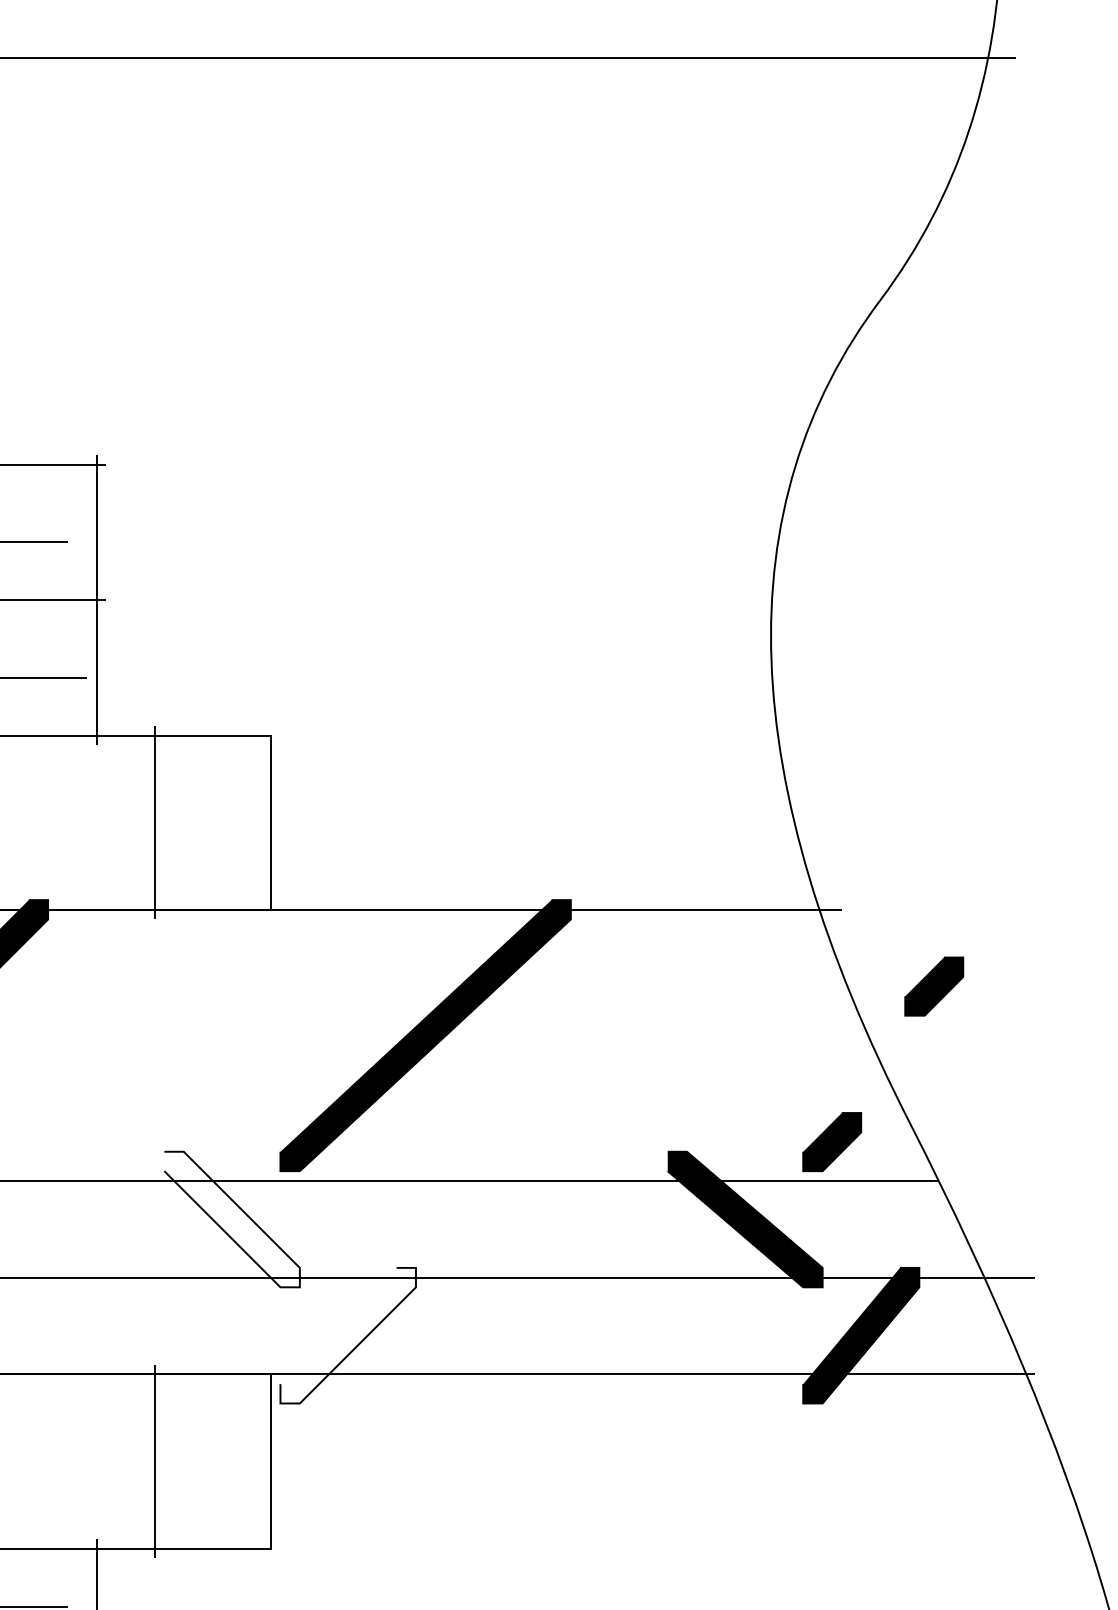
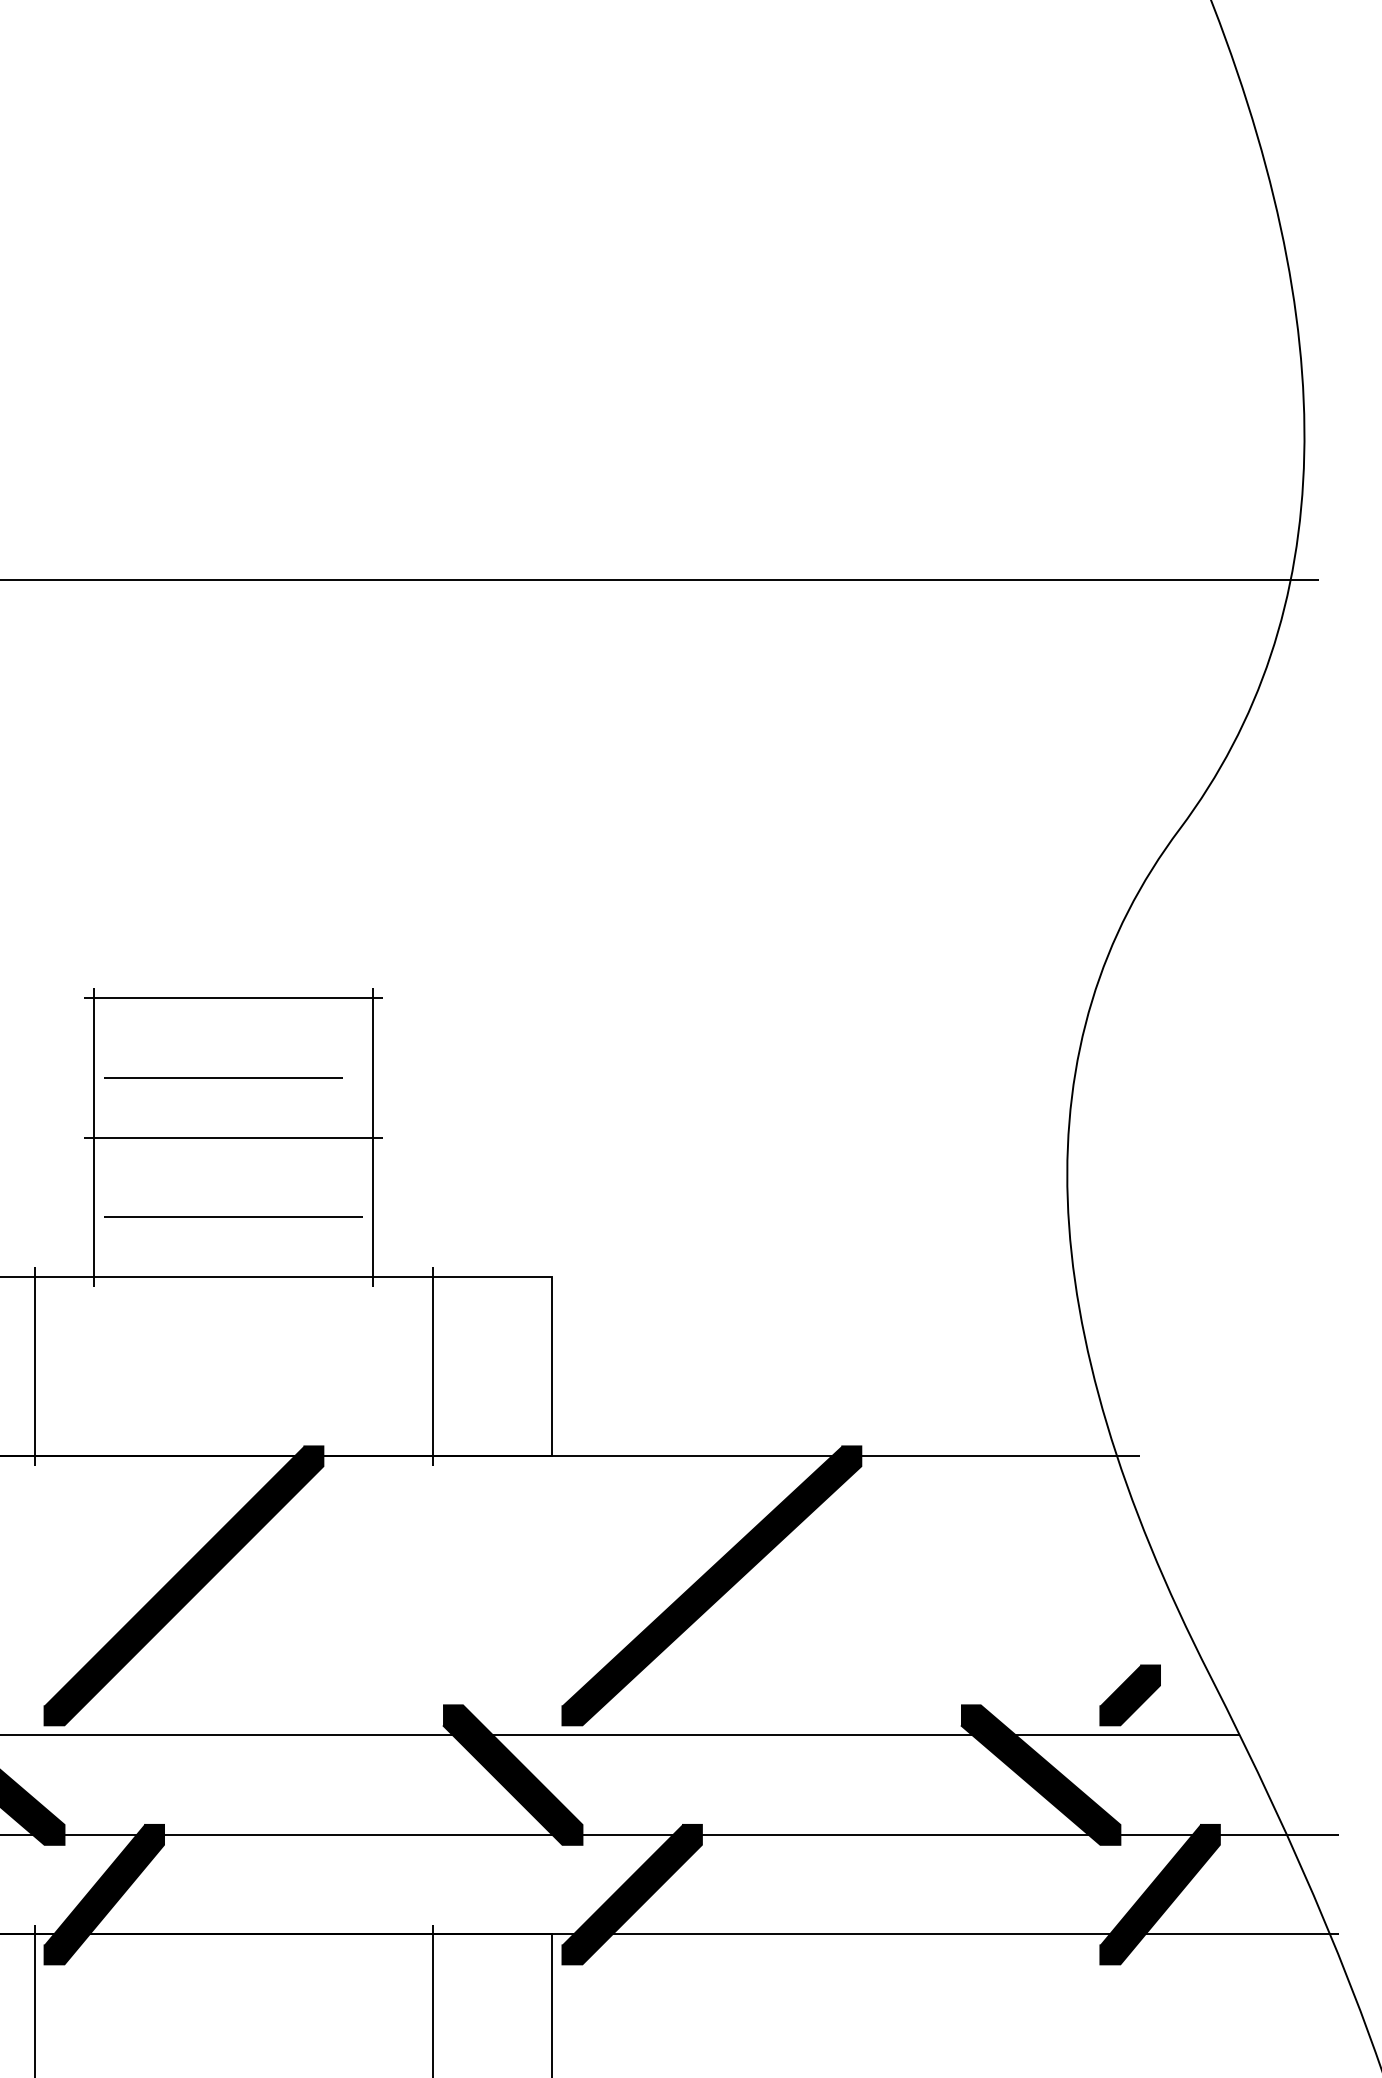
part: (933, 986) -> (1234, 1535), removed
fill: (231, 1218) -> (512, 1774), added
fill: (347, 1335) -> (631, 1894), added

